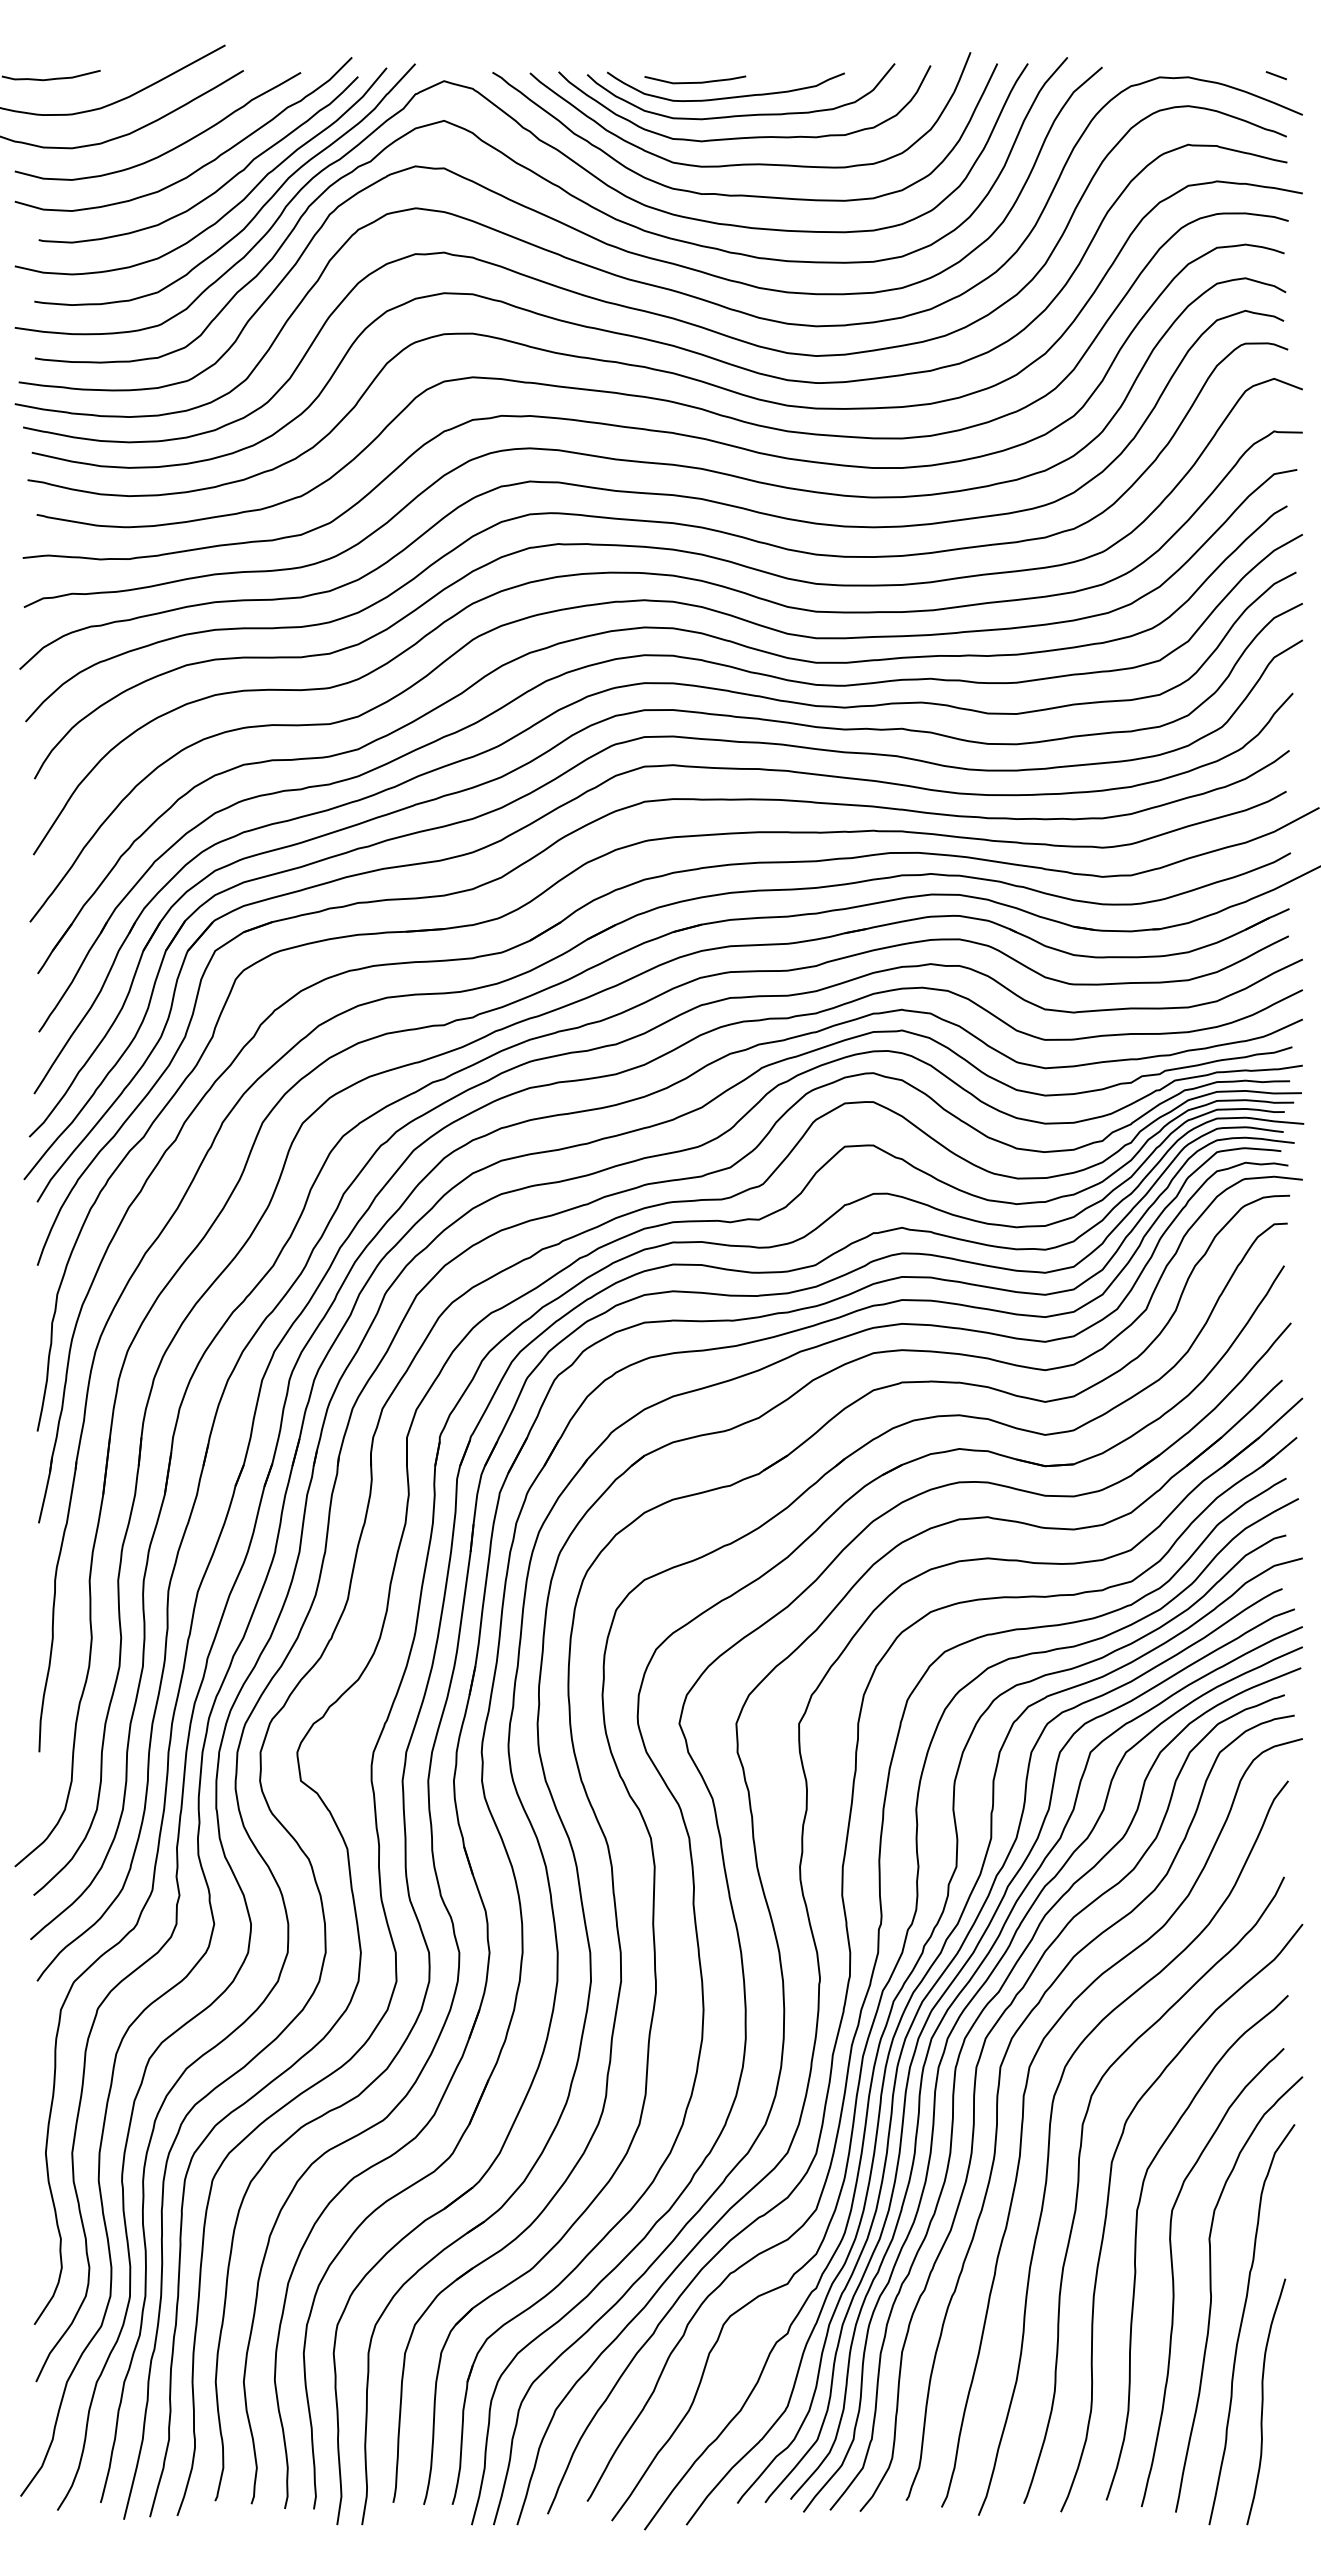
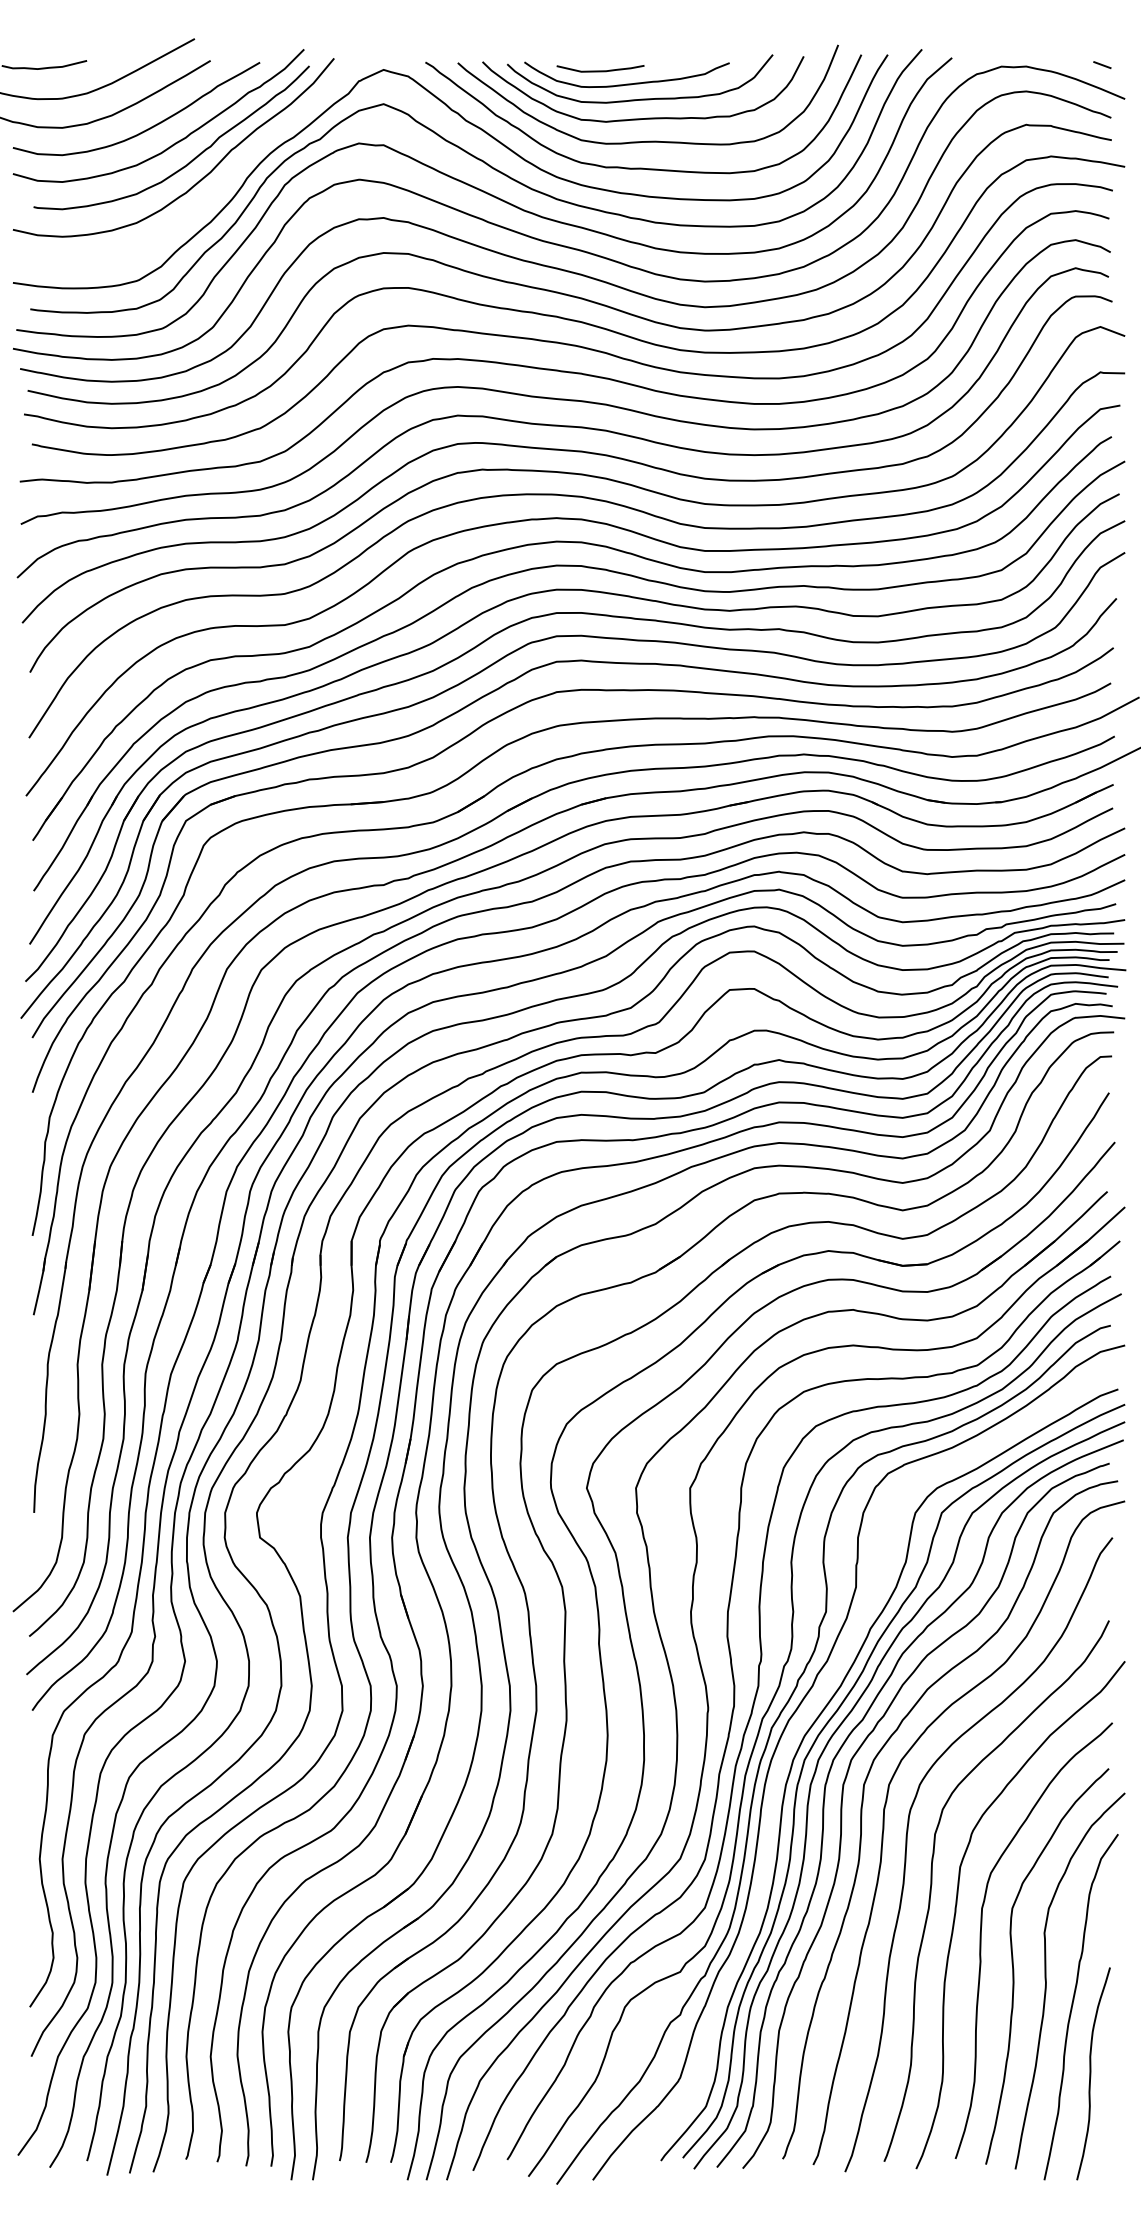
curve: (257, 211) -> (222, 182), removed
curve: (933, 1988) -> (806, 1716), removed

